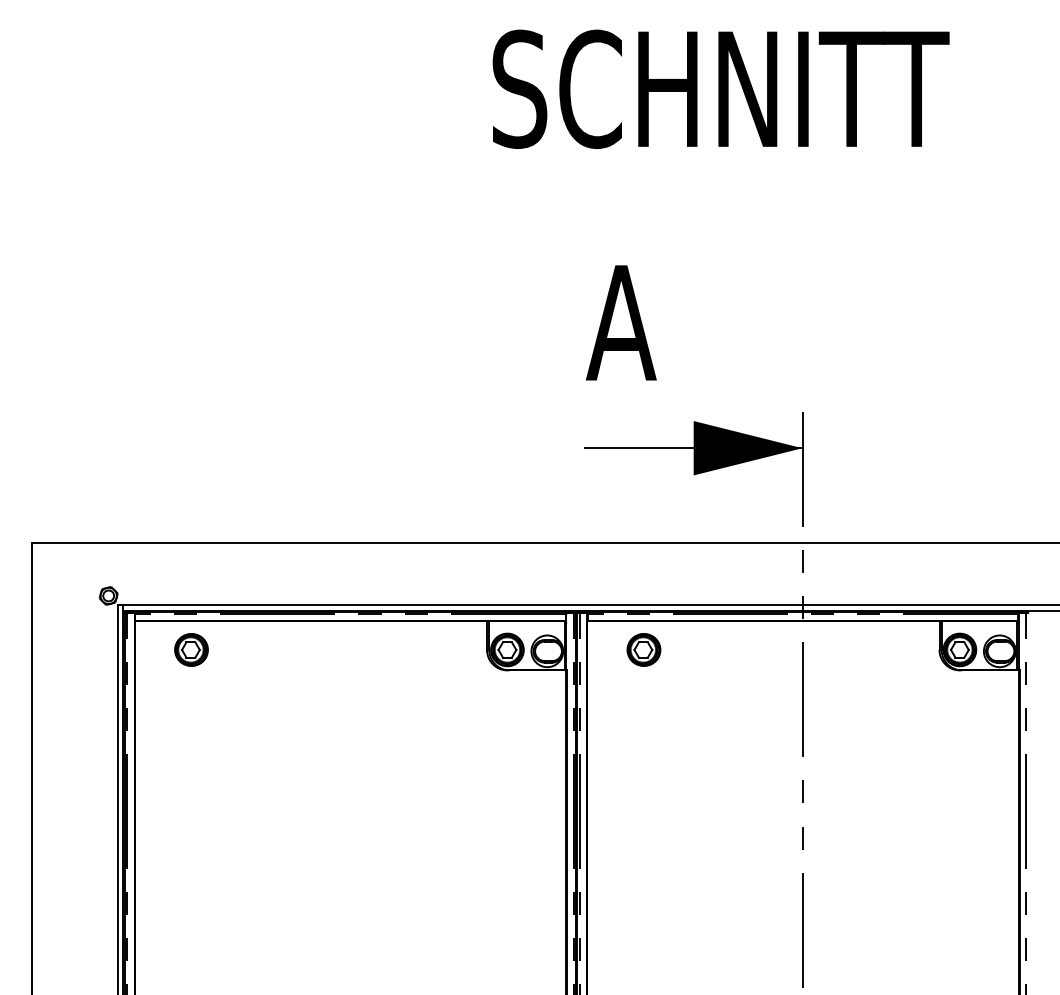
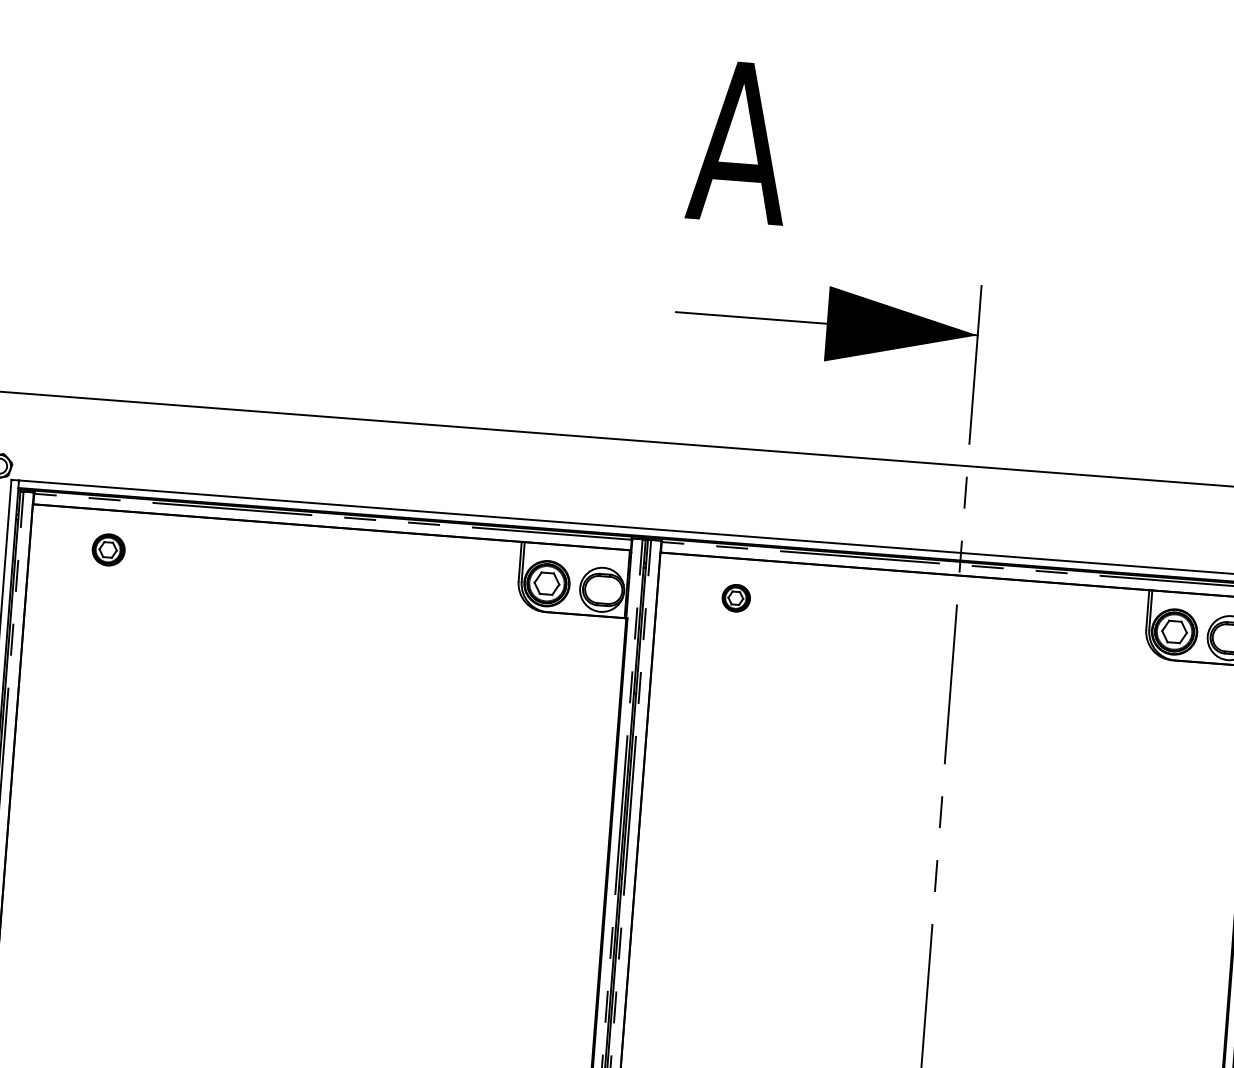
part: (191, 649) -> (108, 549), size x0.7
part: (643, 649) -> (735, 597), size x0.6

